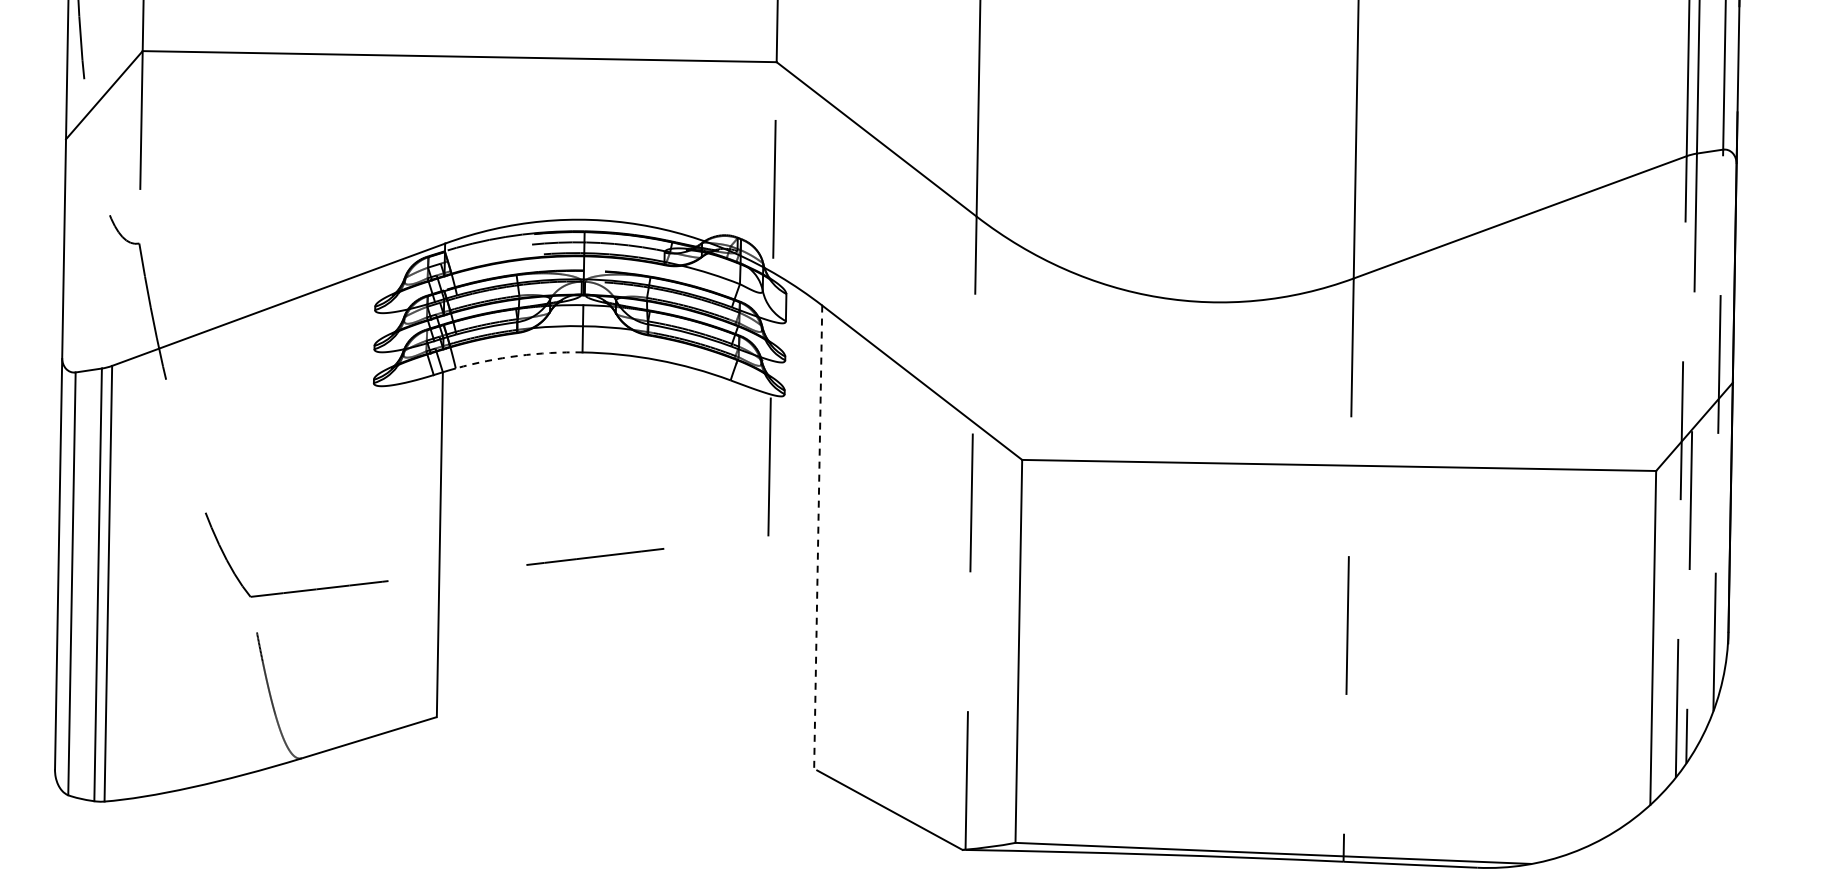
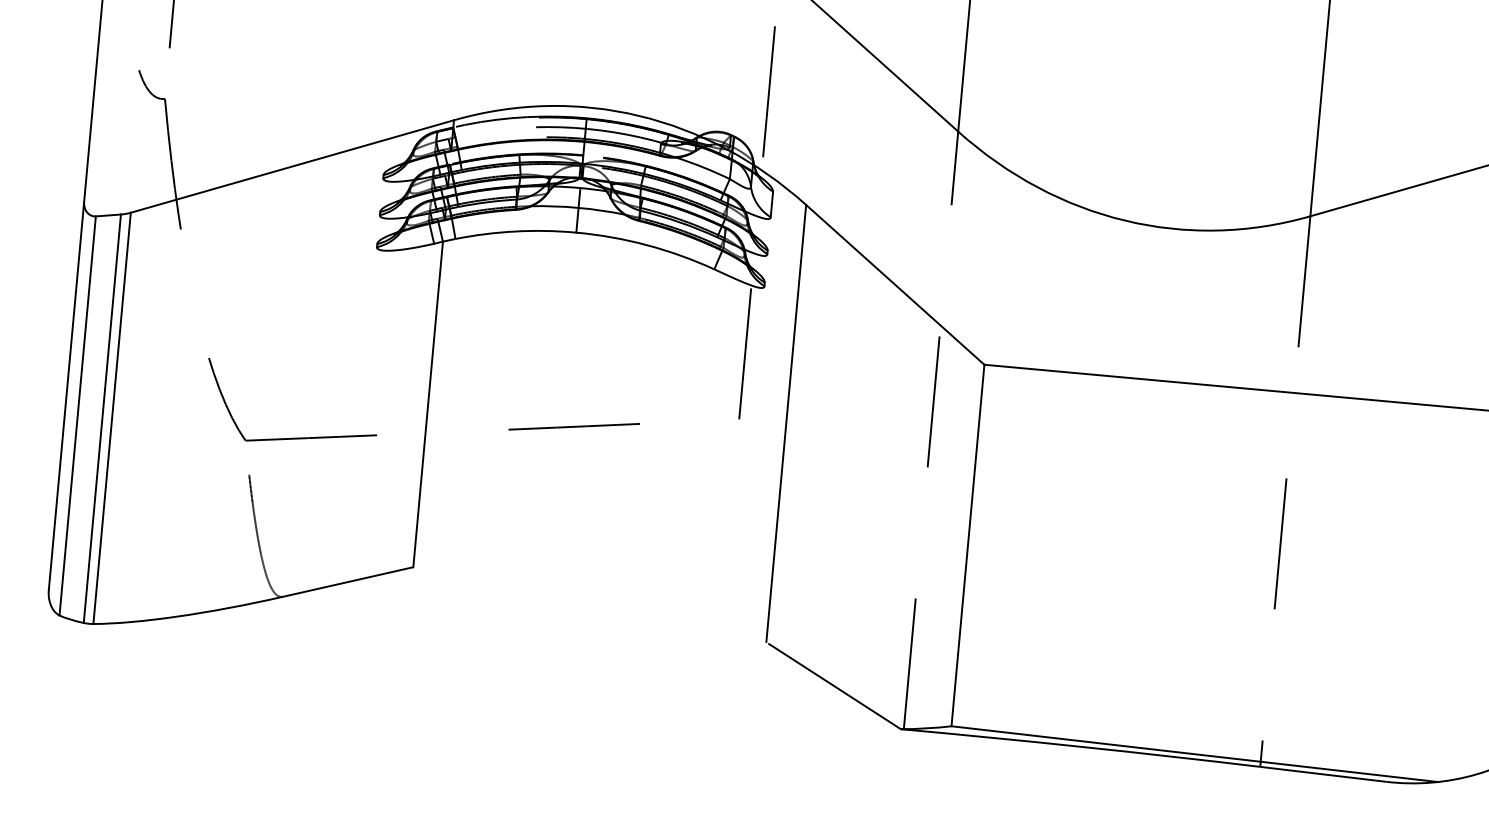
arc: (518, 355) -> (515, 231), dashed -> solid
line: (818, 537) -> (786, 423), dashed -> solid

